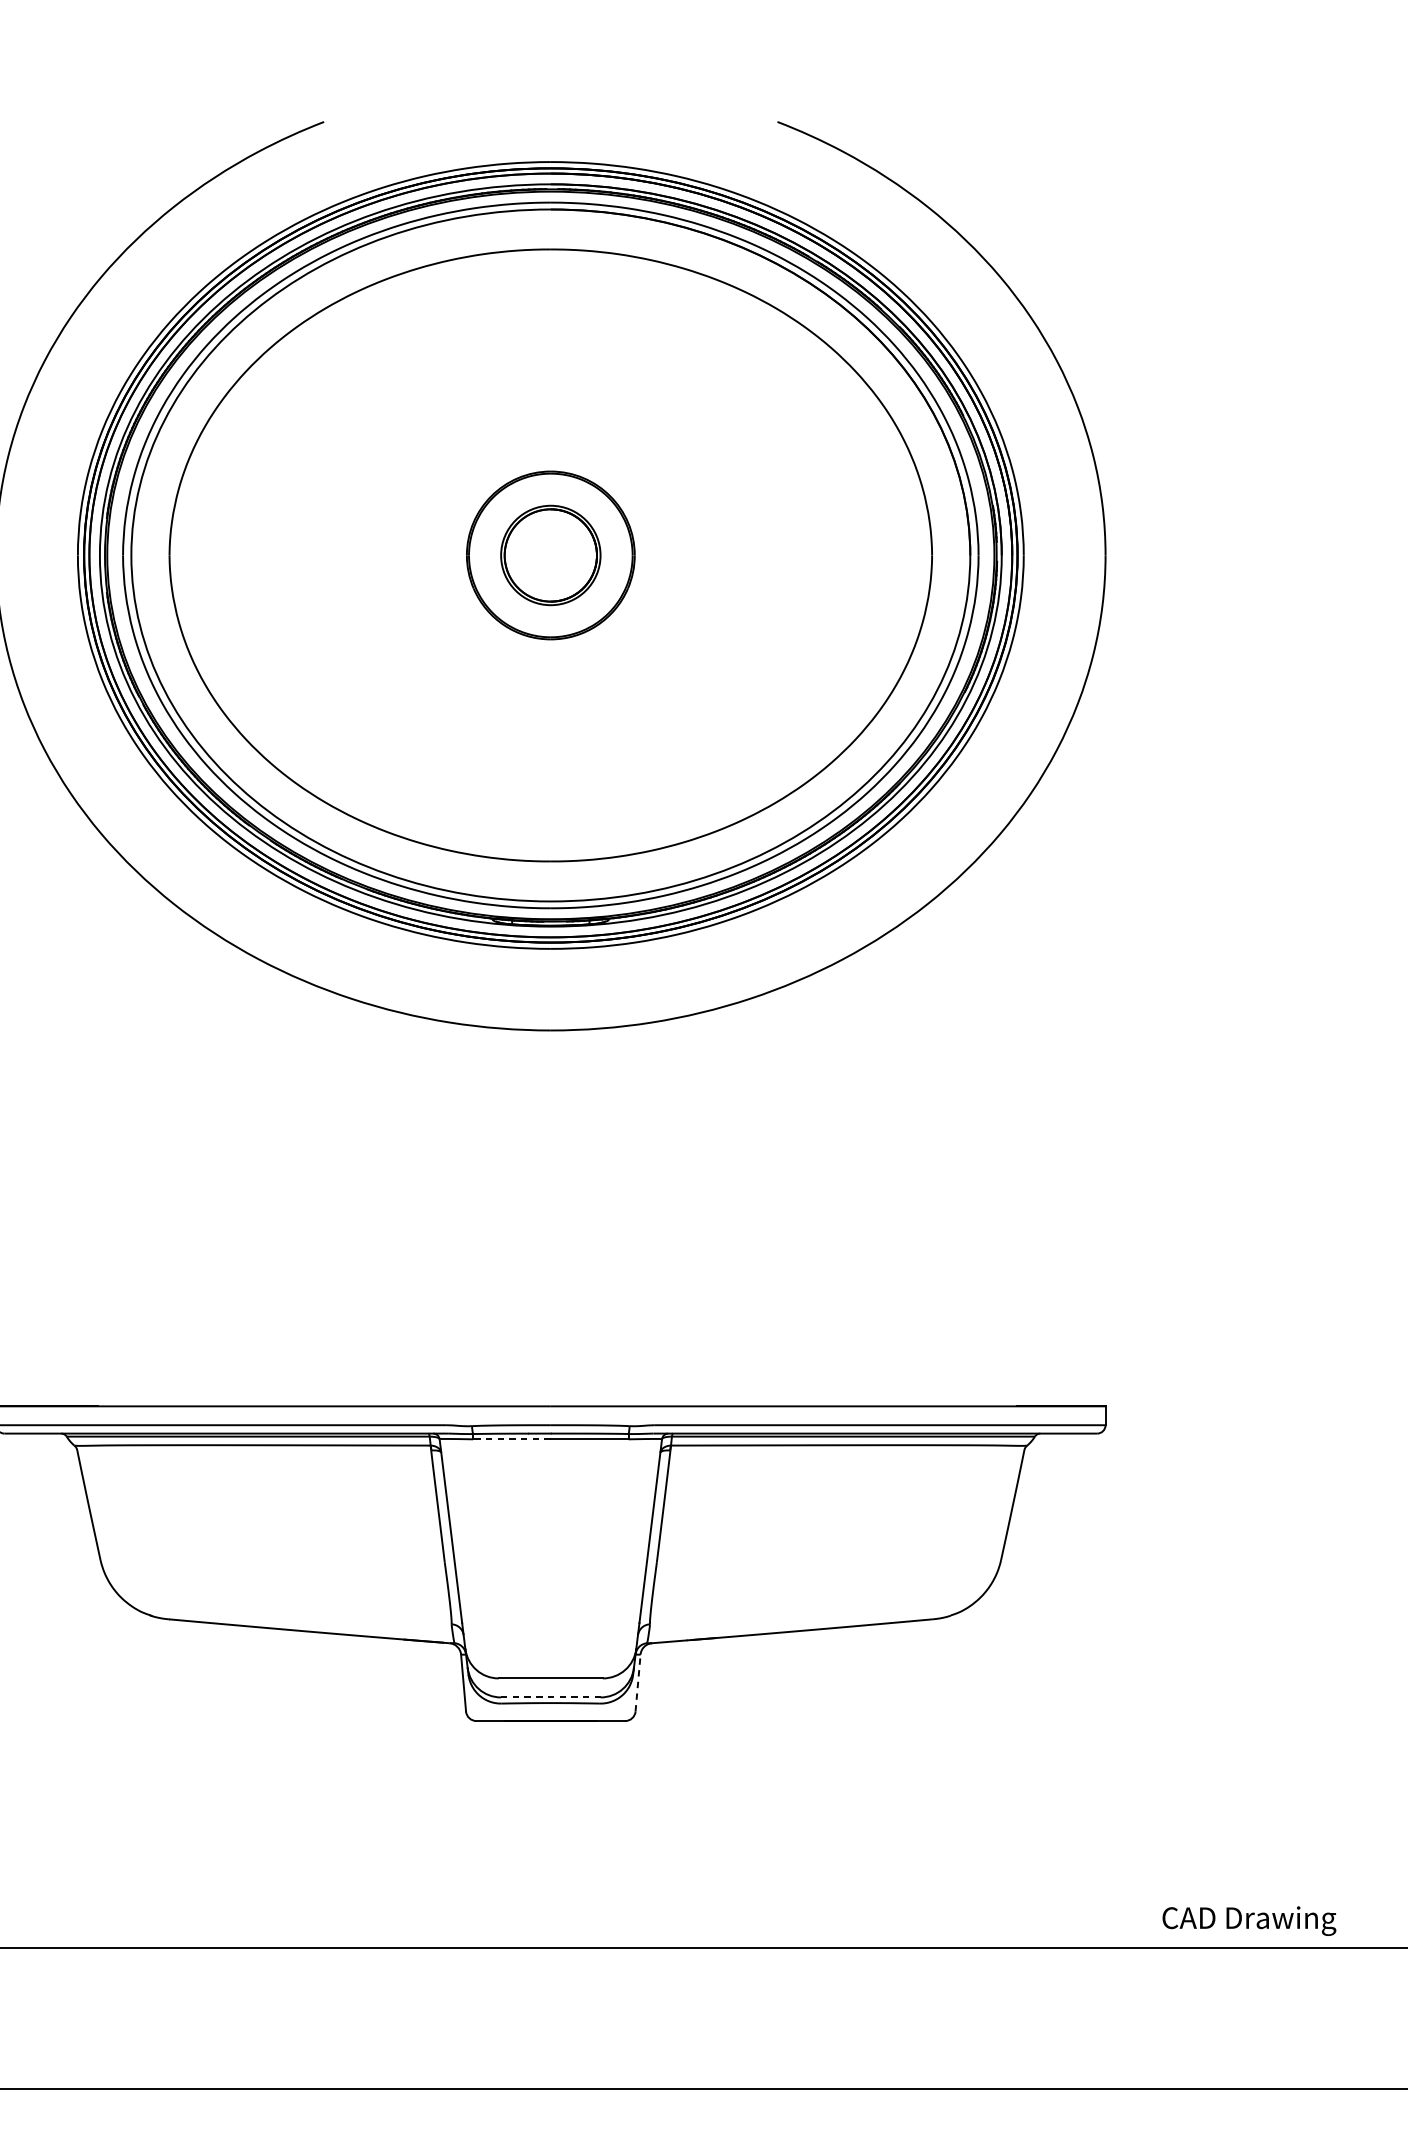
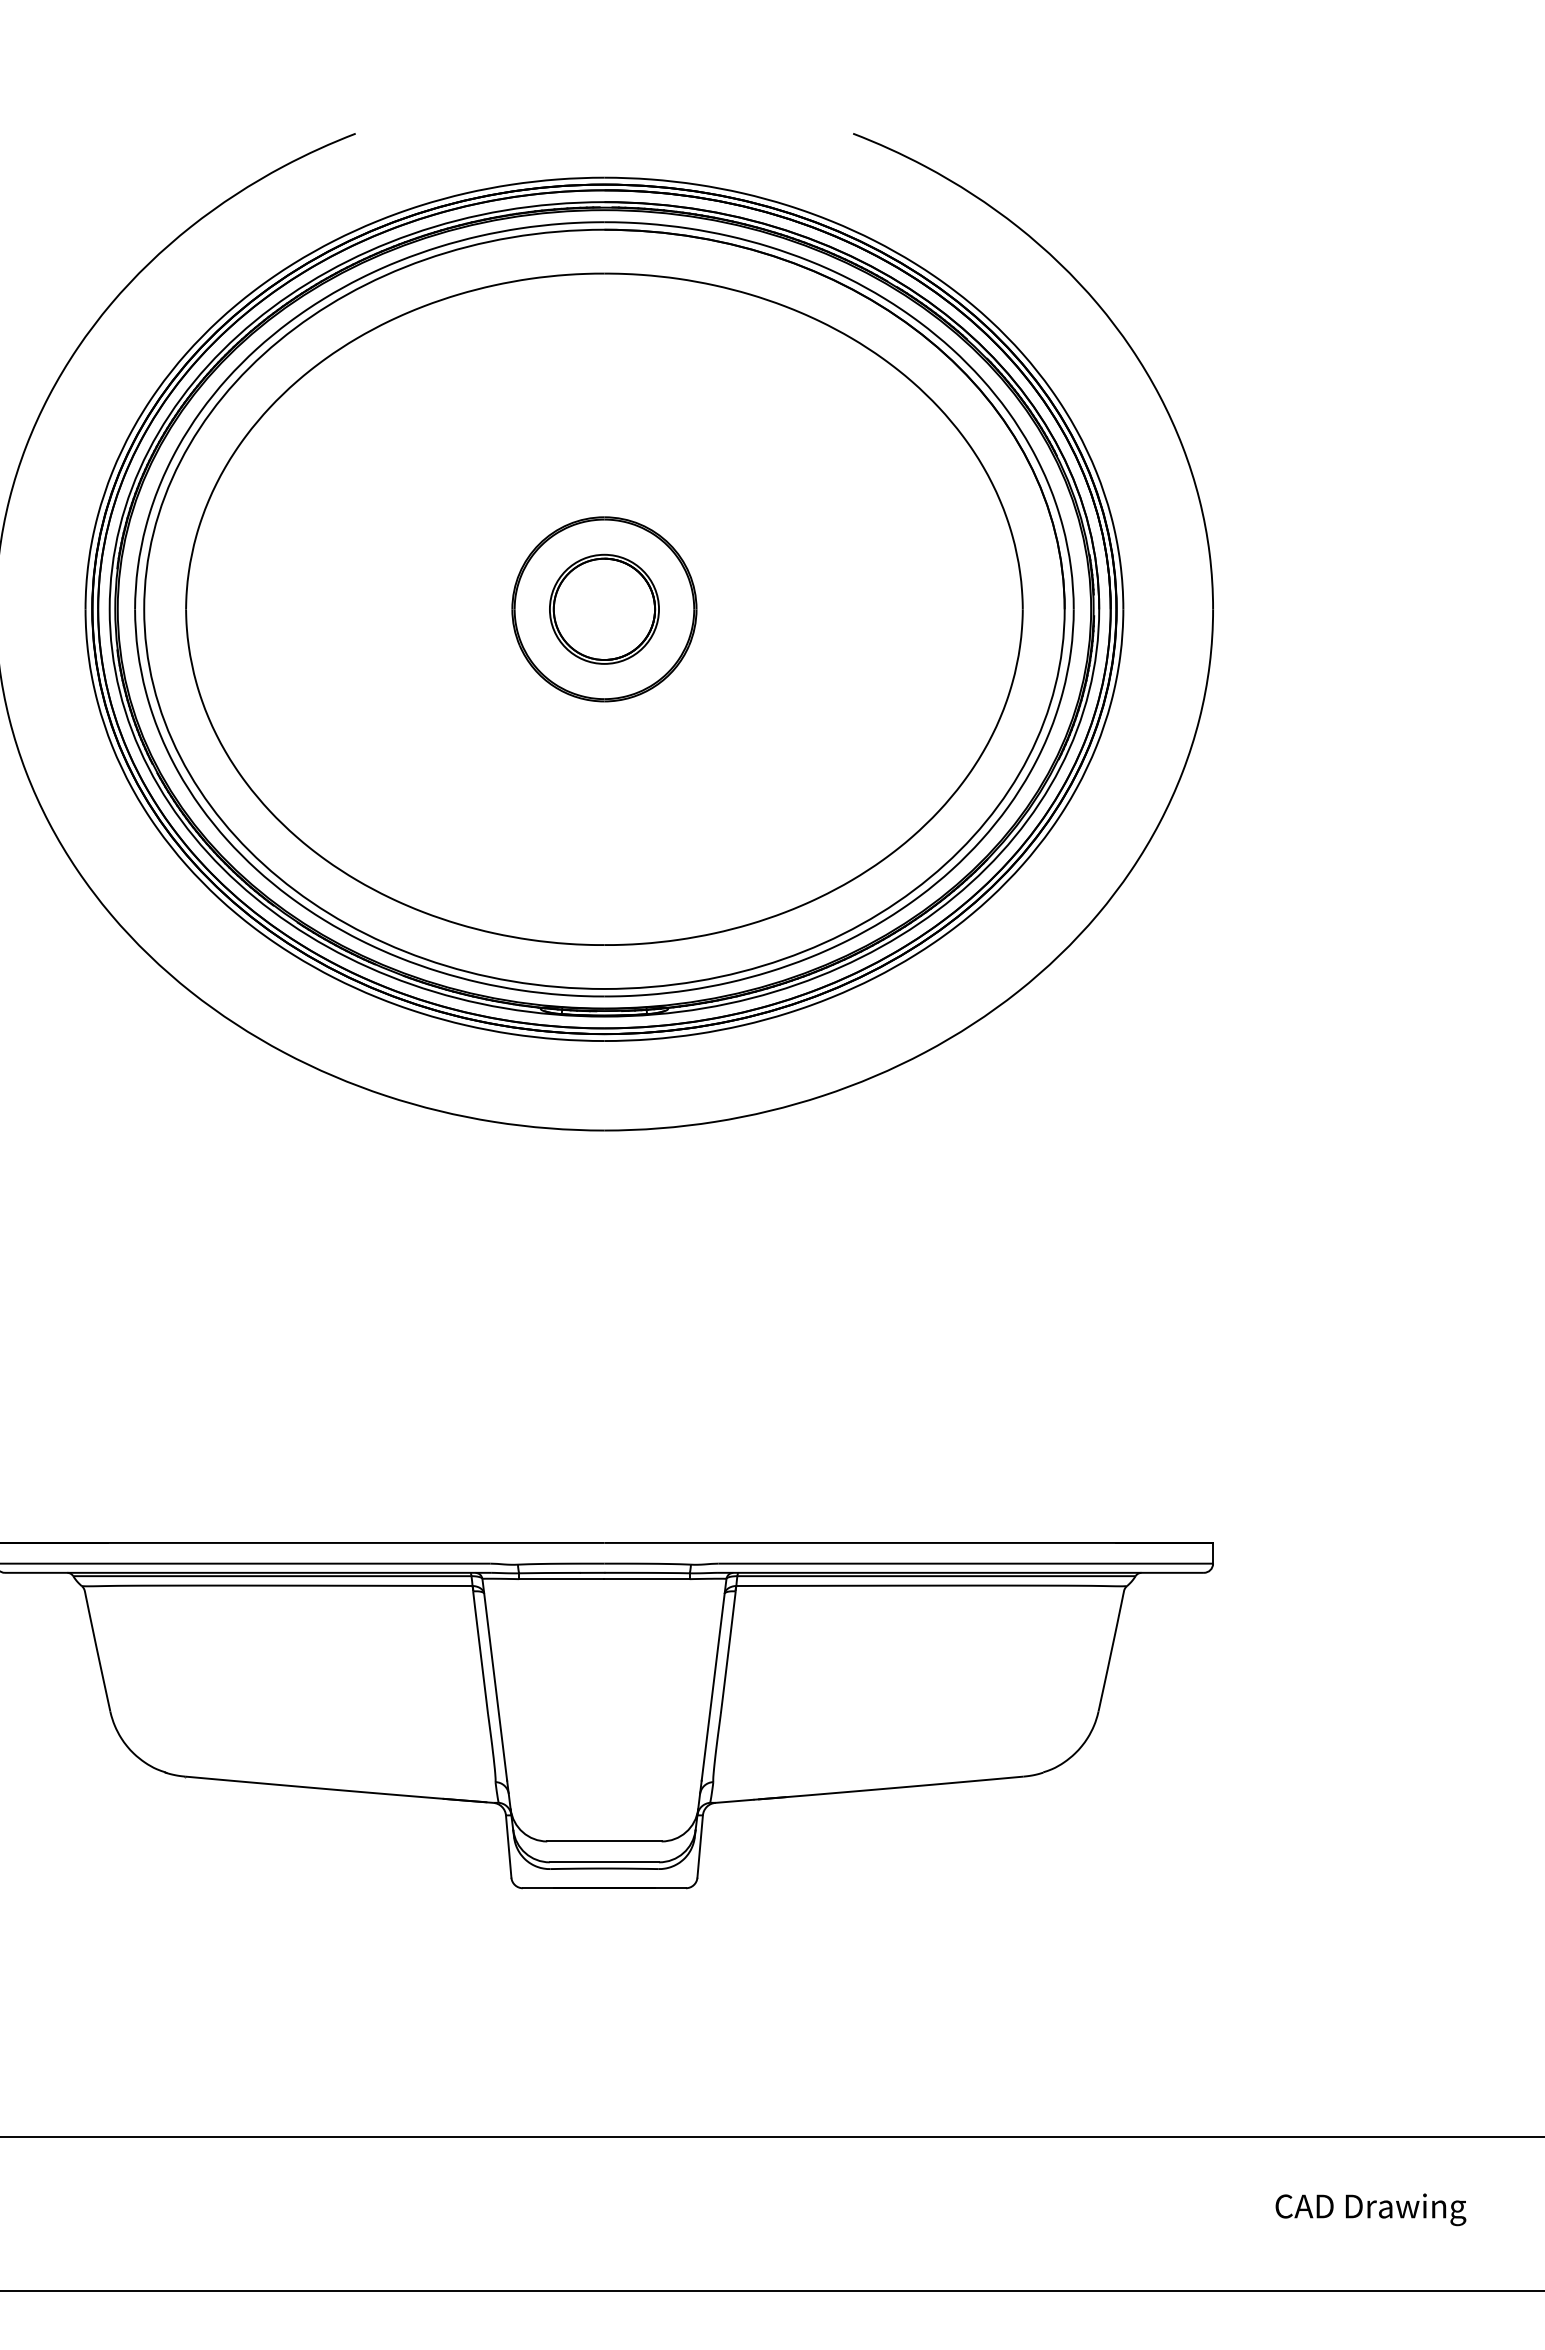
line: (511, 1439) -> (561, 1579), dashed -> solid
line: (638, 1683) -> (700, 1846), dashed -> solid
line: (550, 1697) -> (604, 1862), dashed -> solid
text: (1249, 1920) -> (1370, 2209), moved

